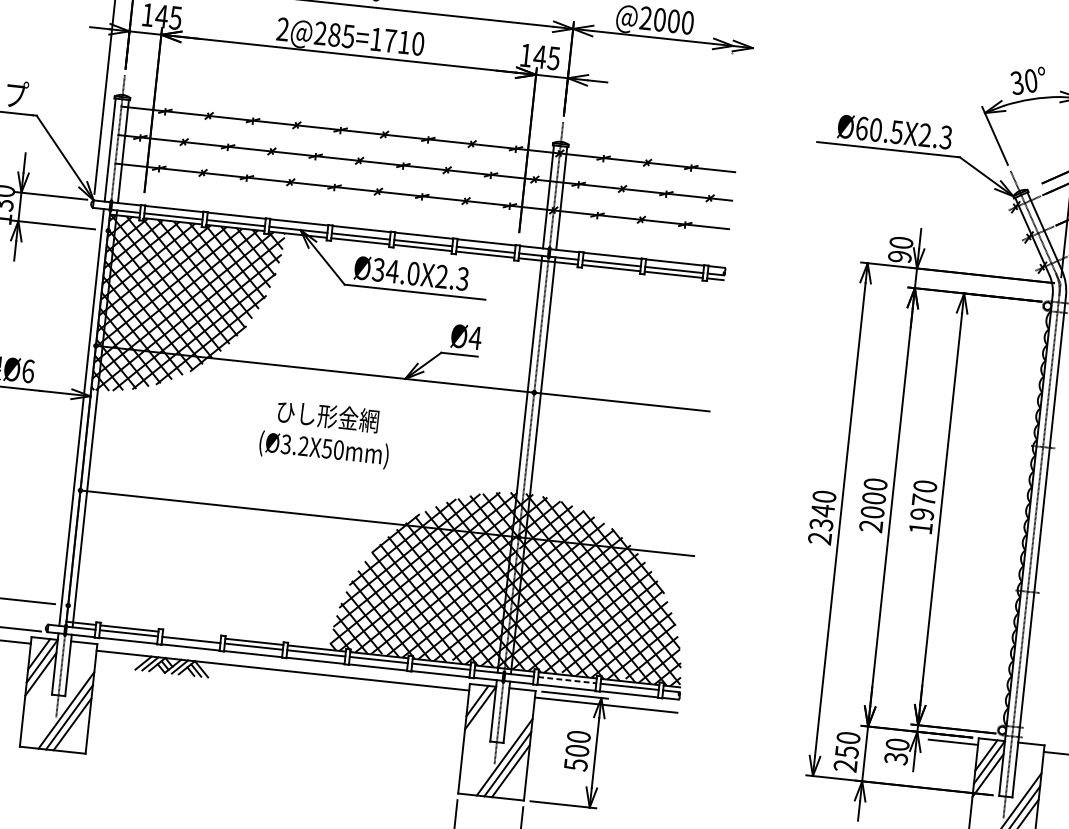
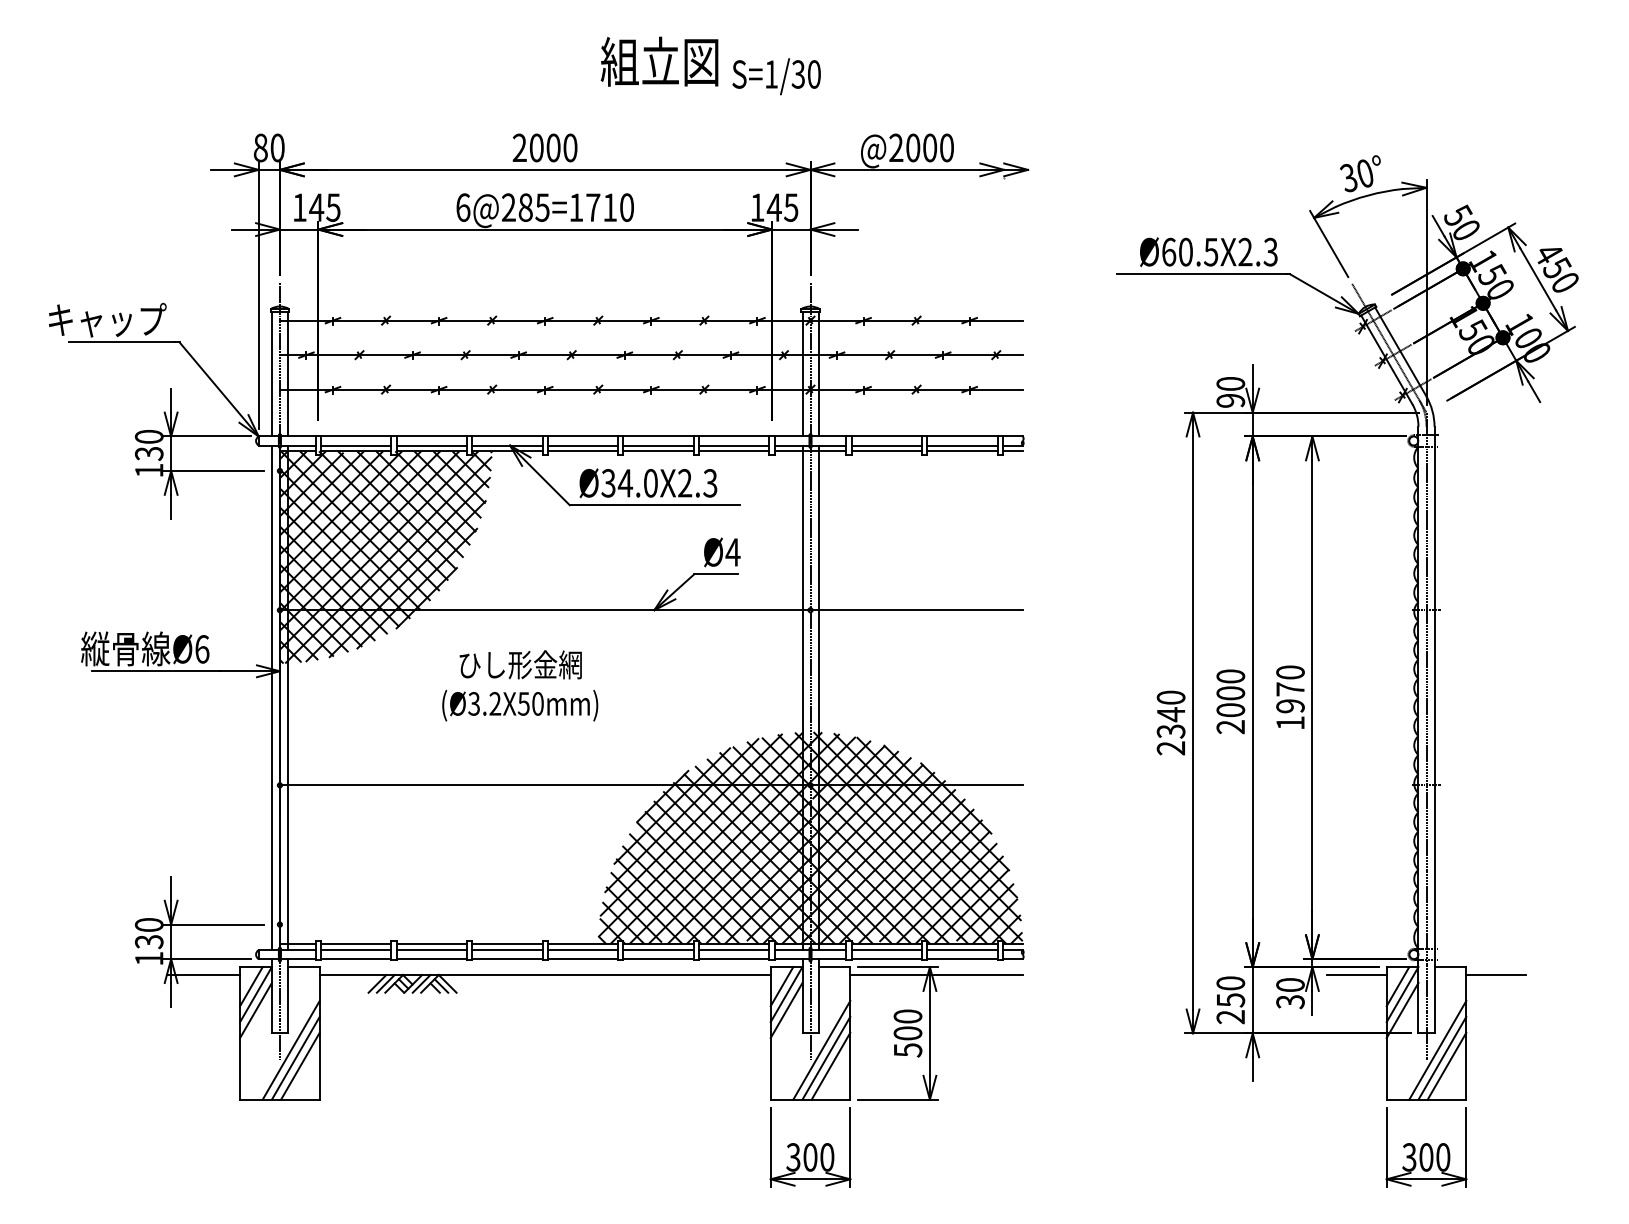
text: (283, 29) -> (463, 207), 2@285=1710 -> 6@285=1710
text: (326, 433) -> (520, 685), moved
line: (191, 635) -> (431, 944), added
line: (567, 680) -> (887, 950), dashed -> solid
line: (479, 721) -> (786, 1010), added

